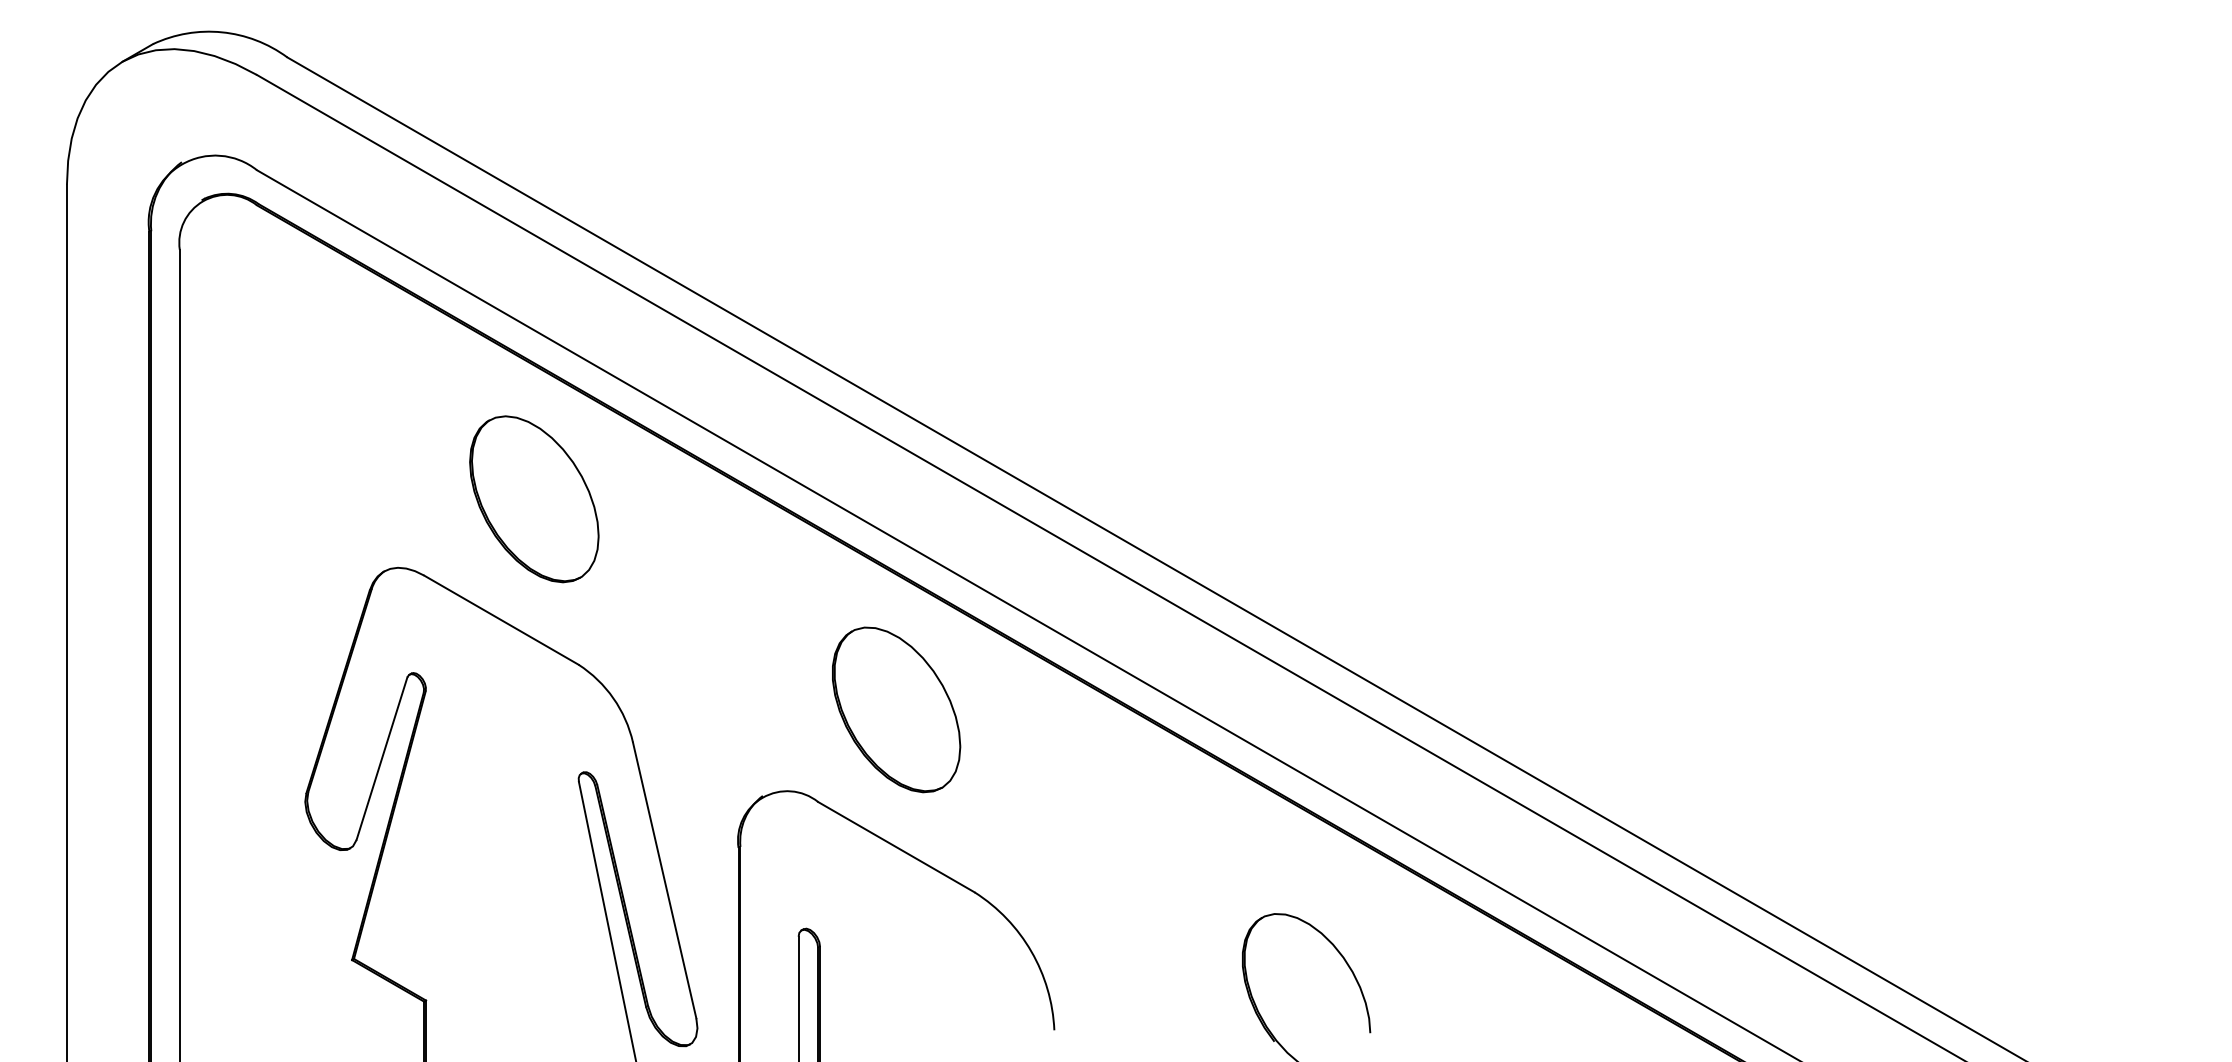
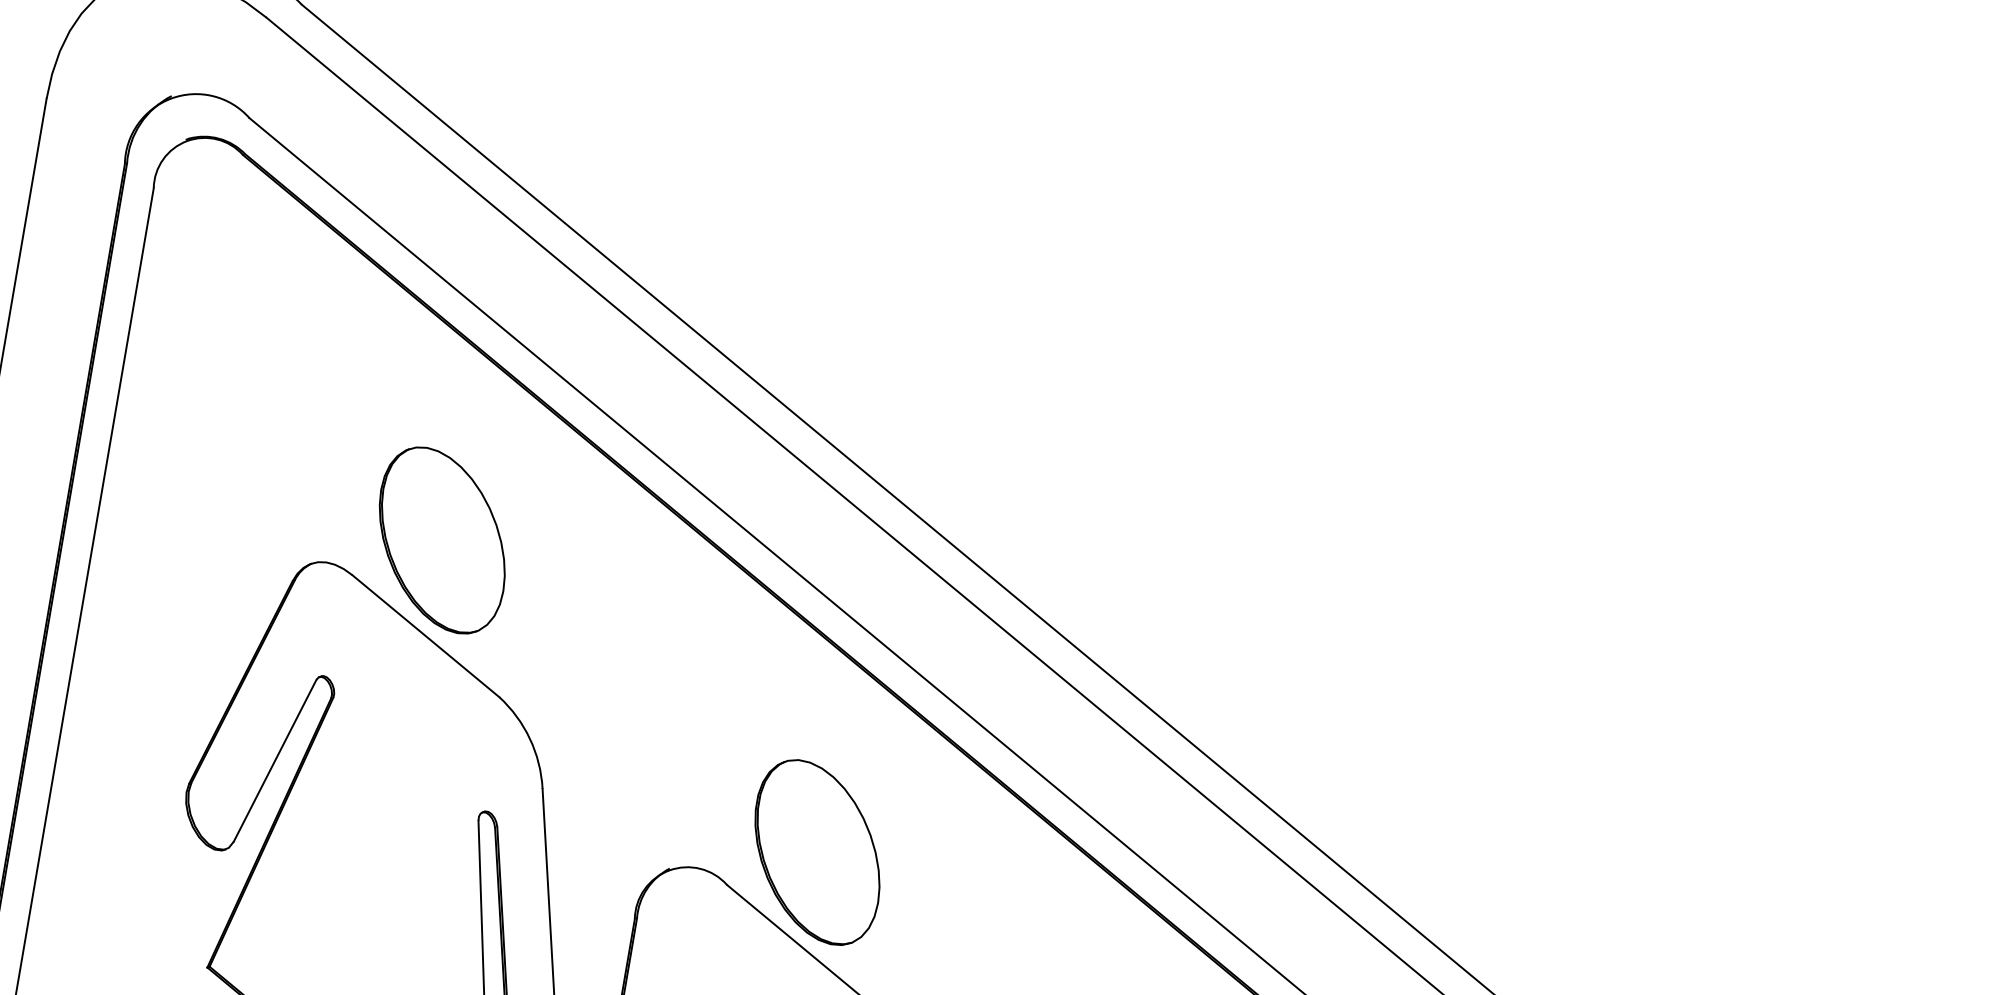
part: (534, 499) -> (442, 540), moved
part: (896, 709) -> (817, 852), moved

